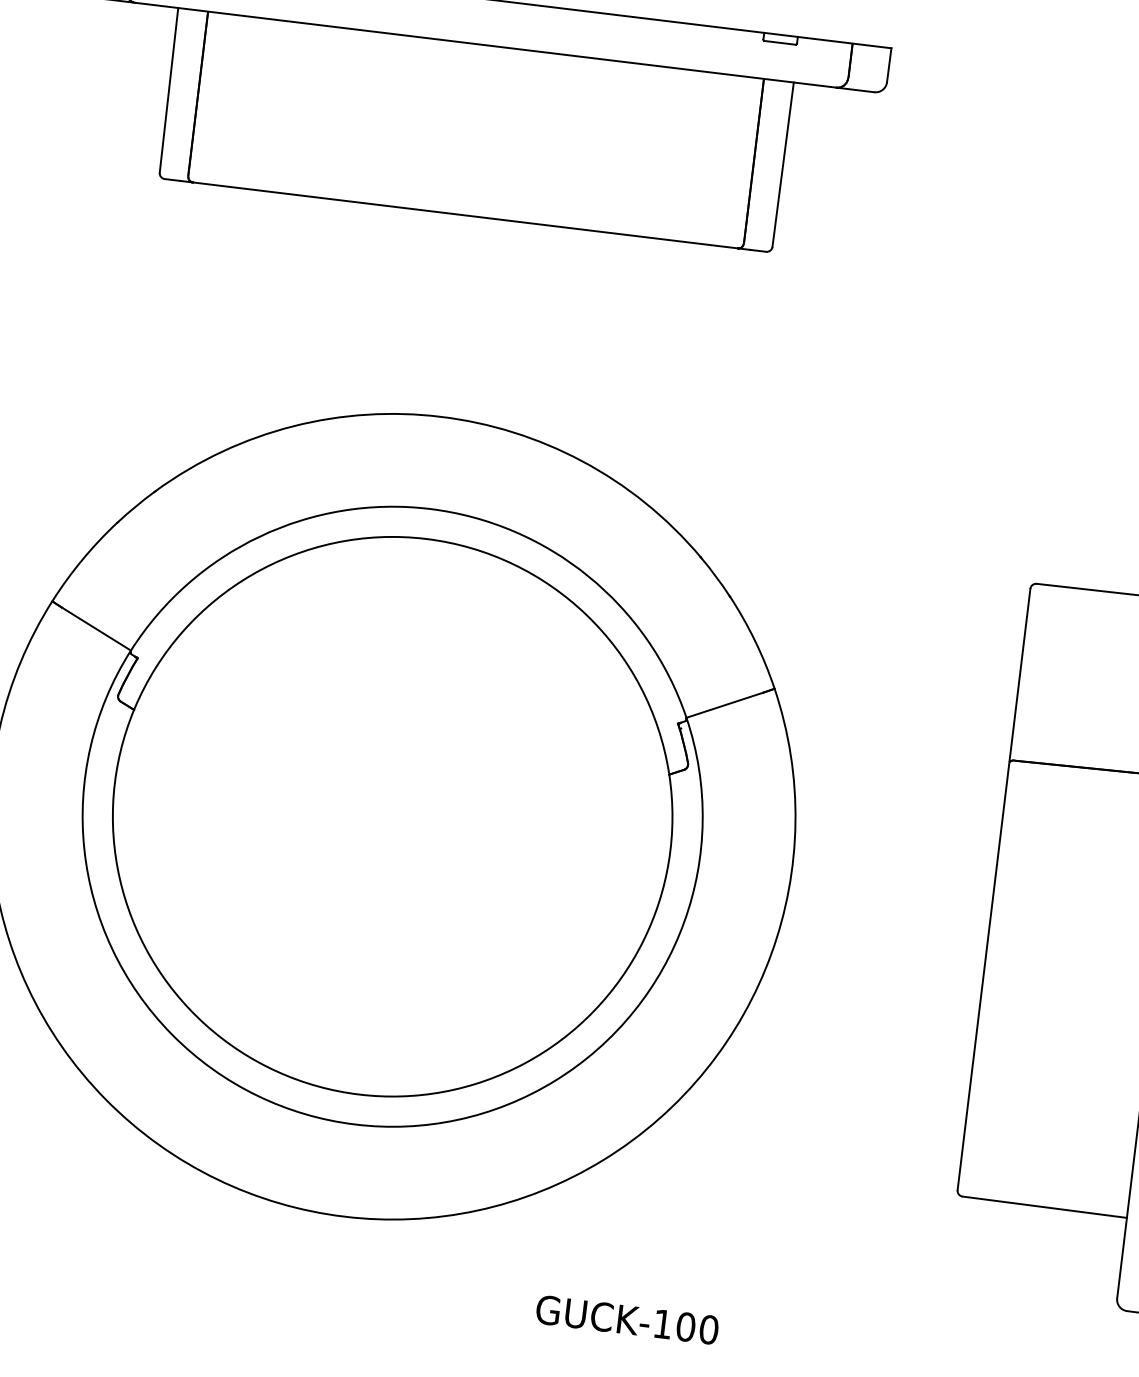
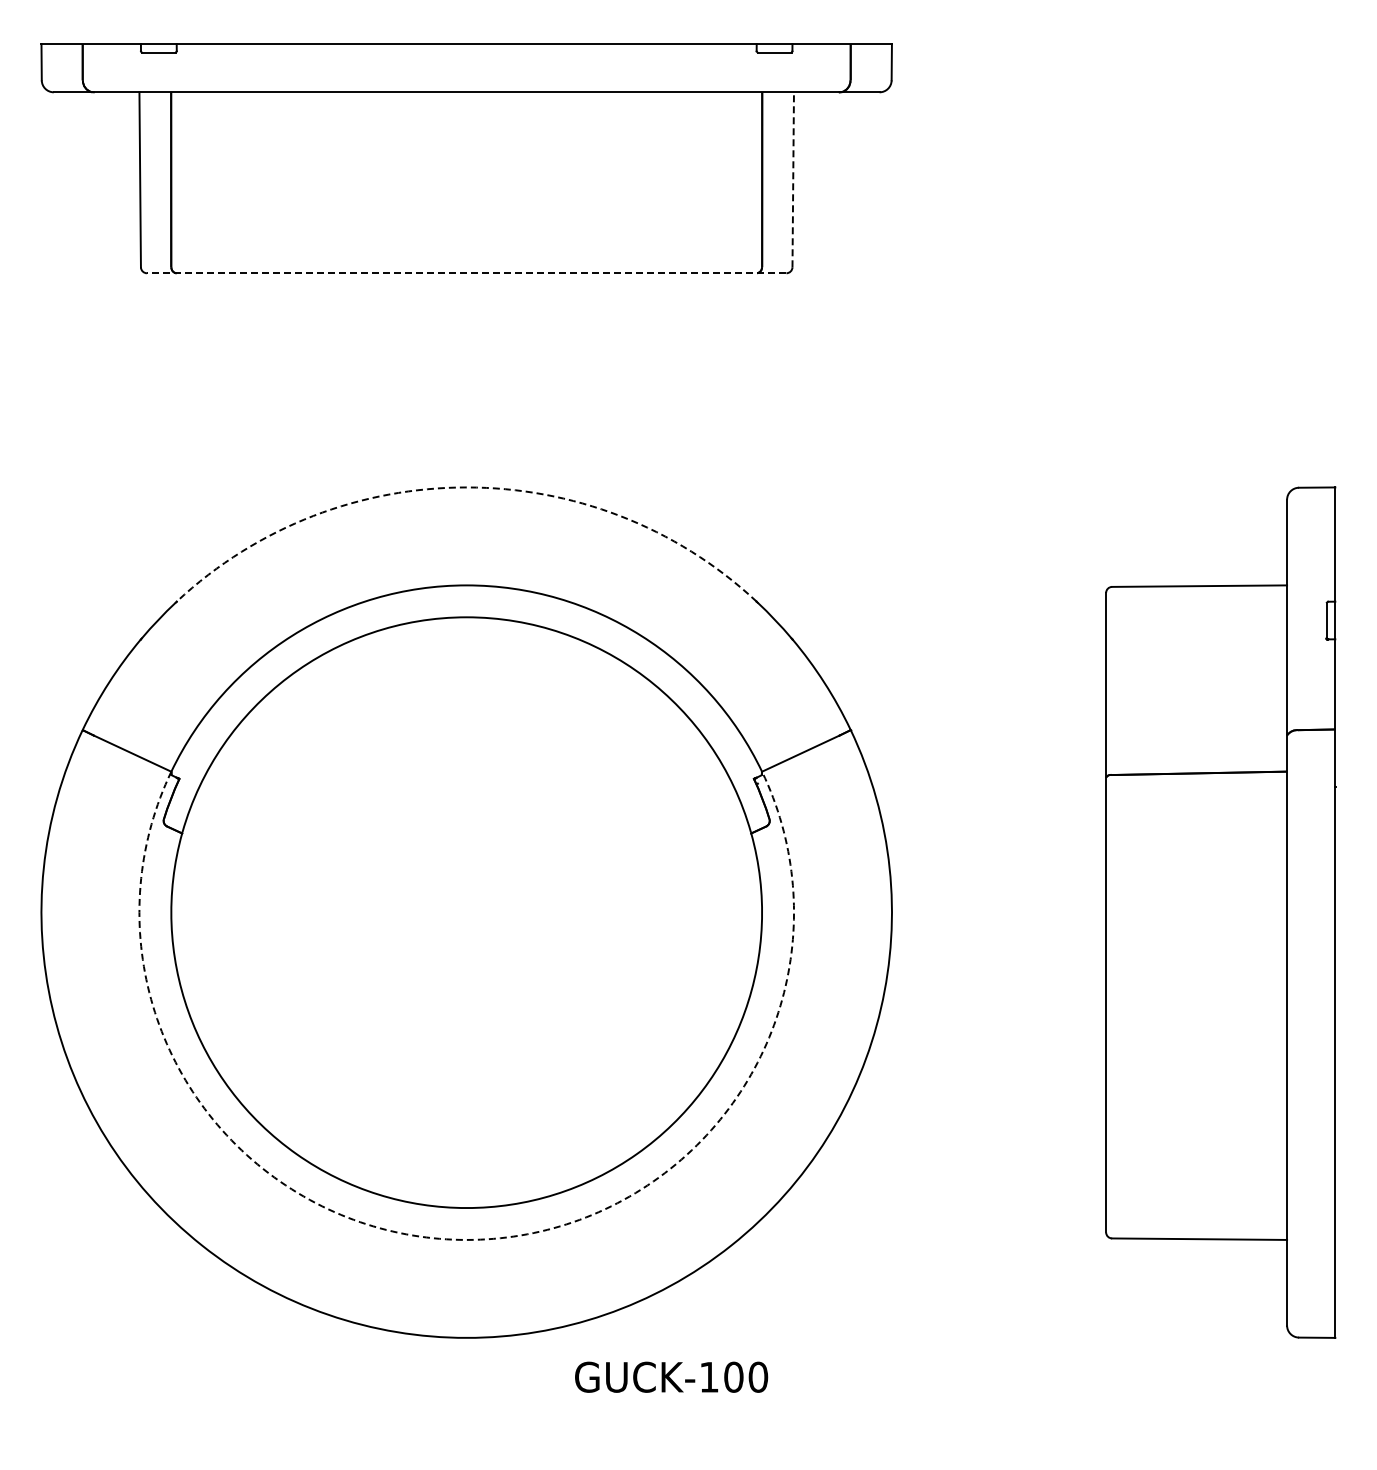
line: (783, 164) -> (793, 179), solid -> dashed
line: (465, 215) -> (466, 273), solid -> dashed
arc: (440, 416) -> (466, 487), solid -> dashed
arc: (355, 1124) -> (466, 1239), solid -> dashed
text: (627, 1319) -> (671, 1376), moved

